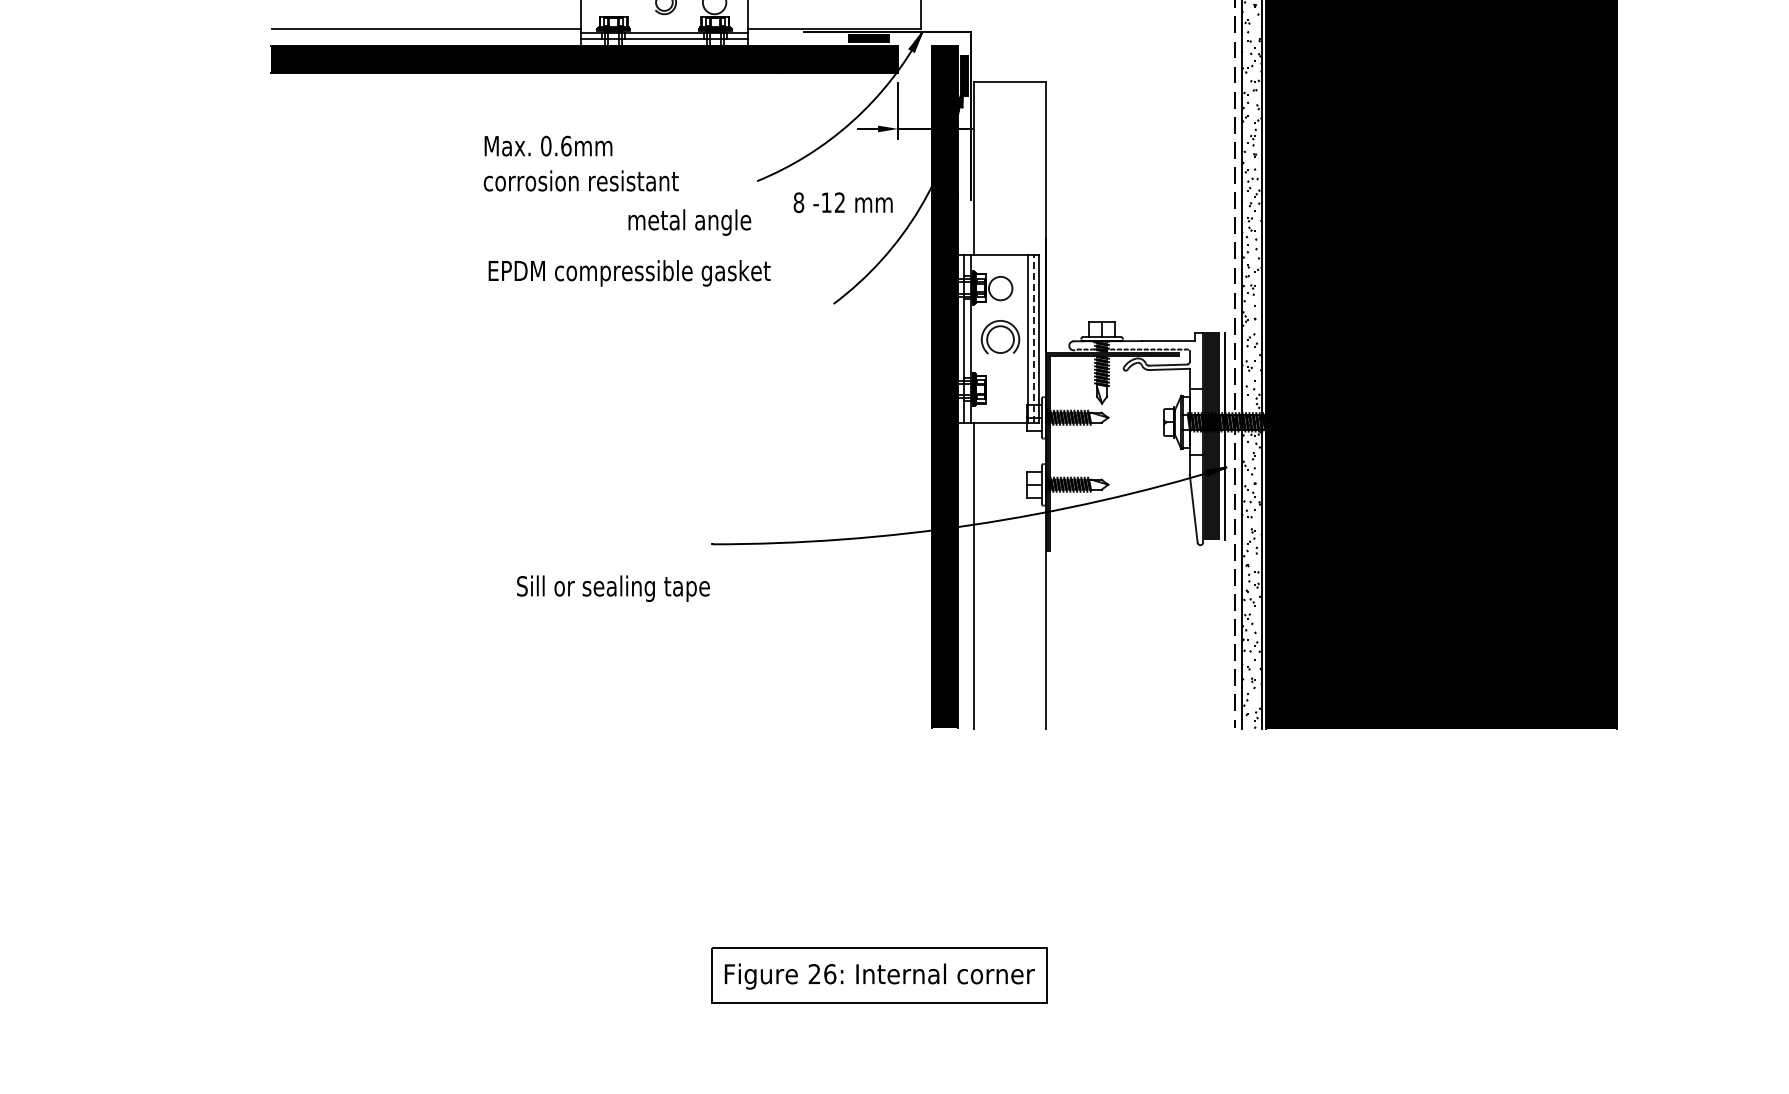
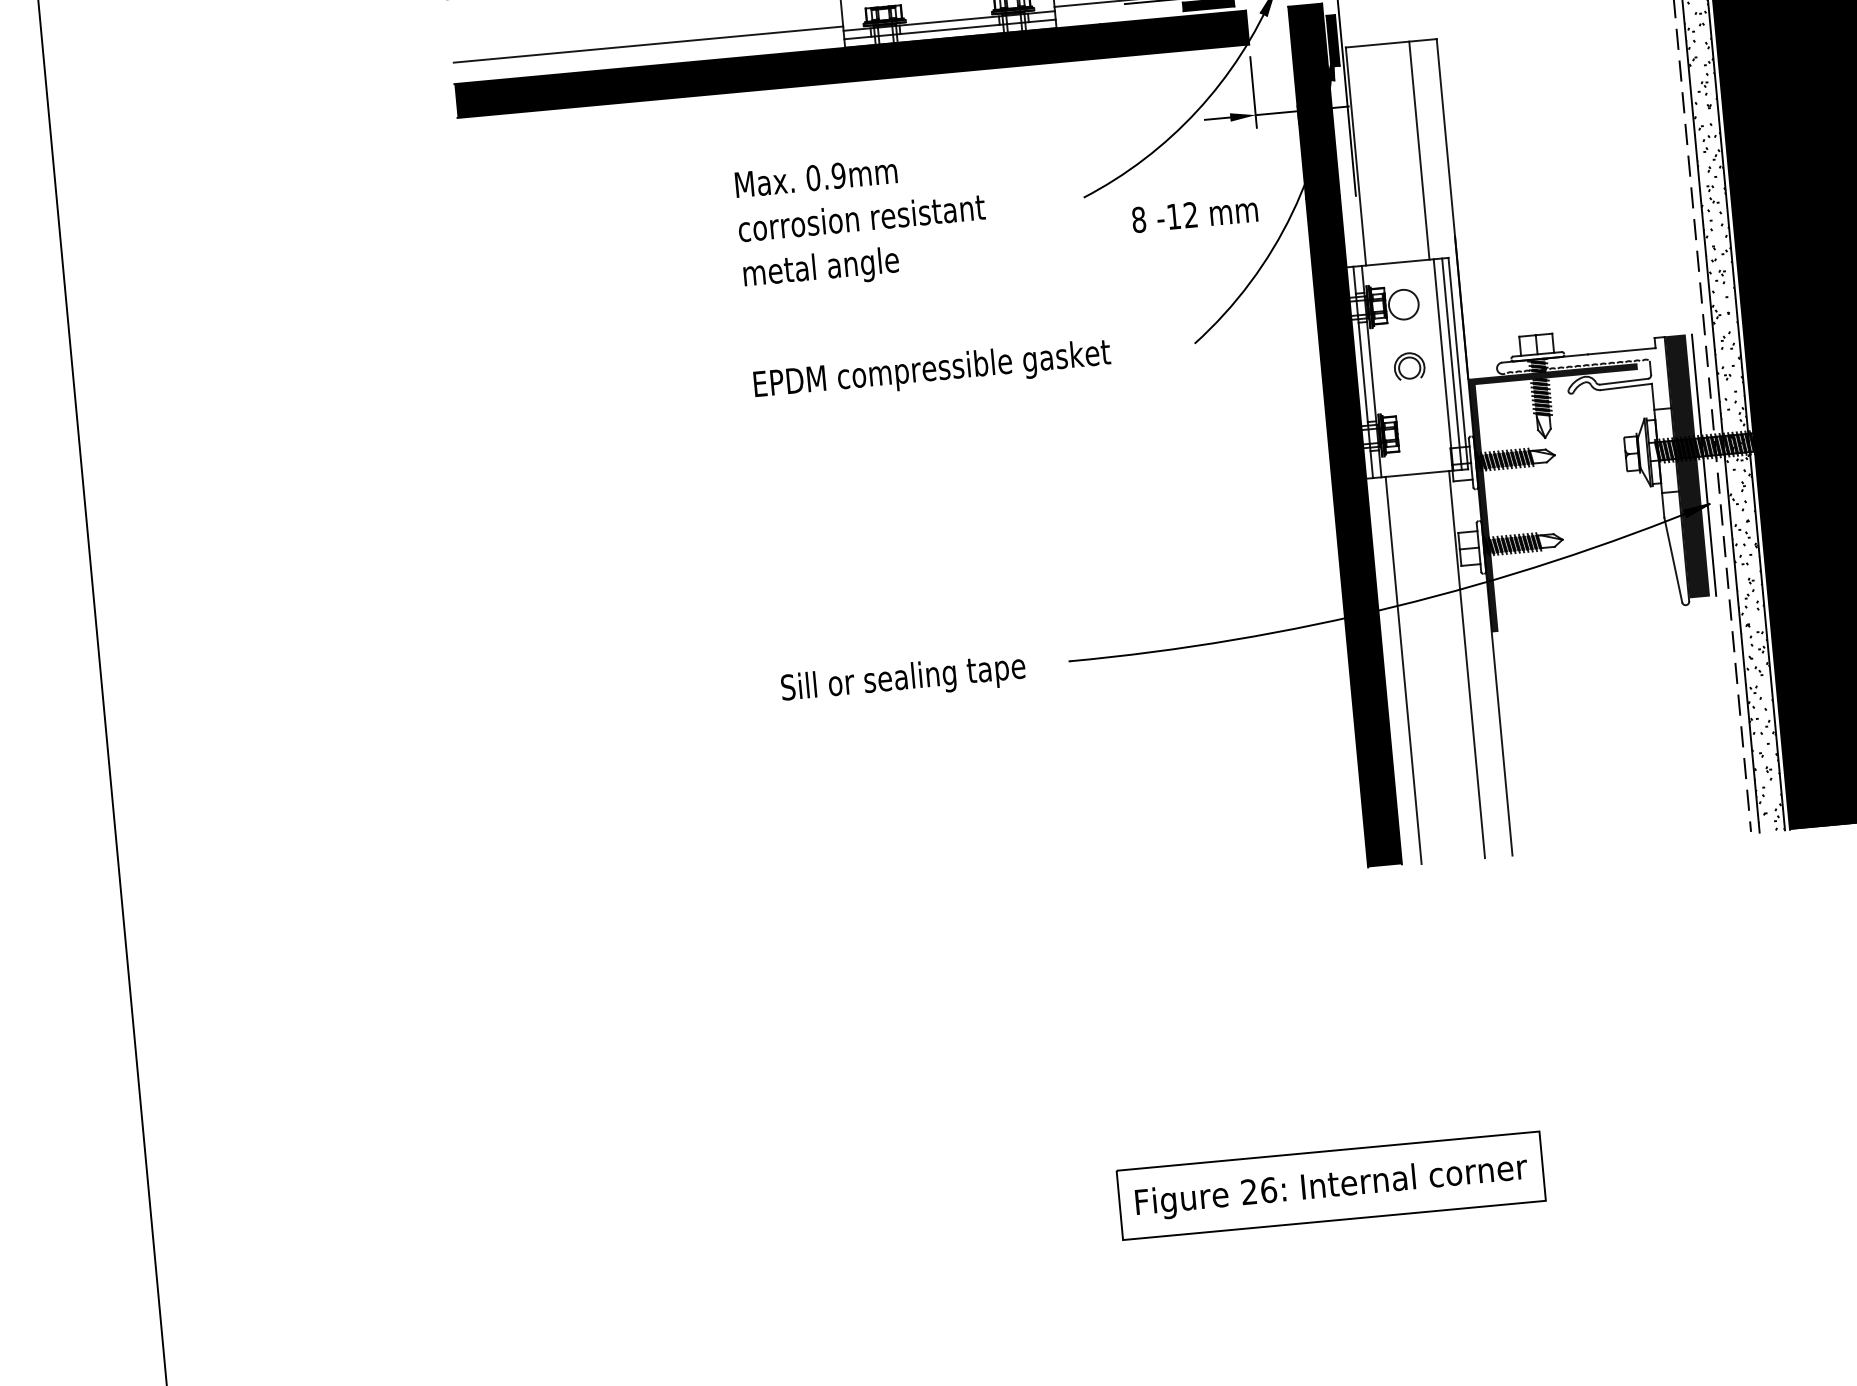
text: (566, 145) -> (838, 174), 0.6mm -> 0.9mm
line: (1024, 168) -> (1419, 150), added
text: (689, 222) -> (820, 269), moved
text: (629, 273) -> (932, 371), moved
part: (1000, 337) -> (1409, 366), size x0.62
line: (1034, 338) -> (1452, 363), dashed -> solid
line: (1024, 575) -> (1467, 664), added
text: (613, 588) -> (903, 679), moved

